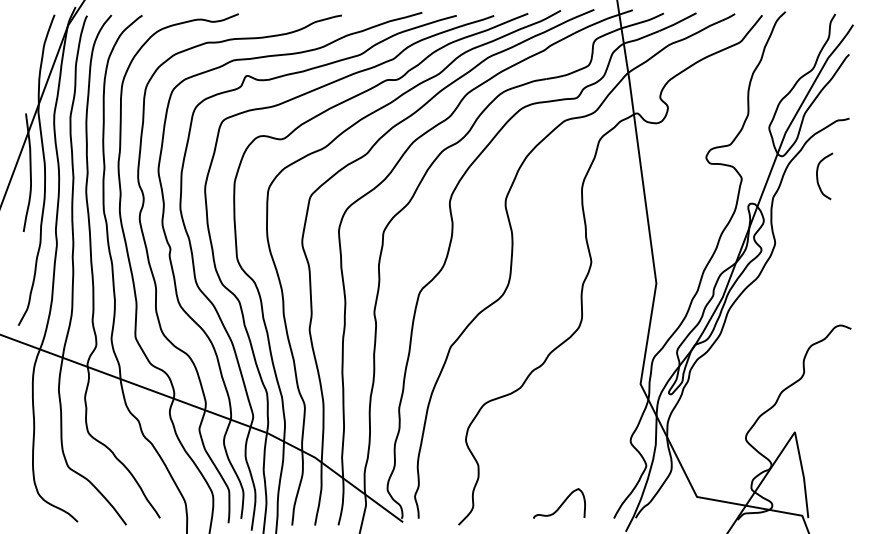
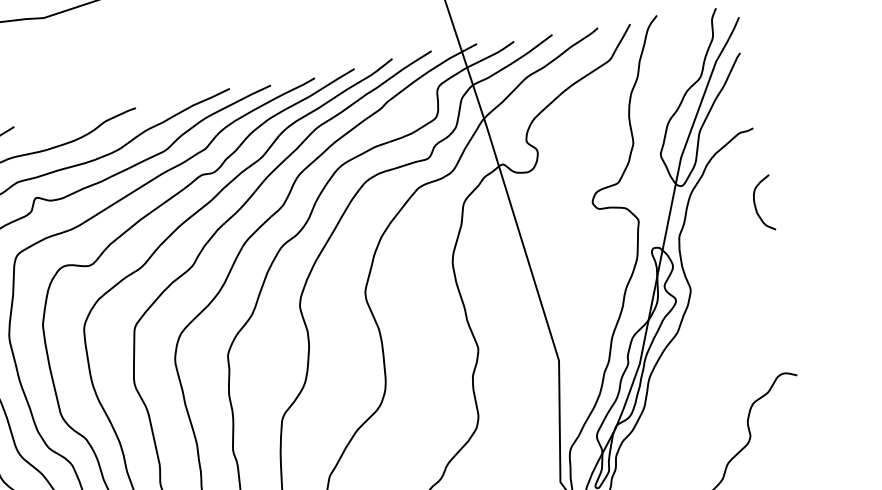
curve: (818, 177) -> (756, 206), moved

